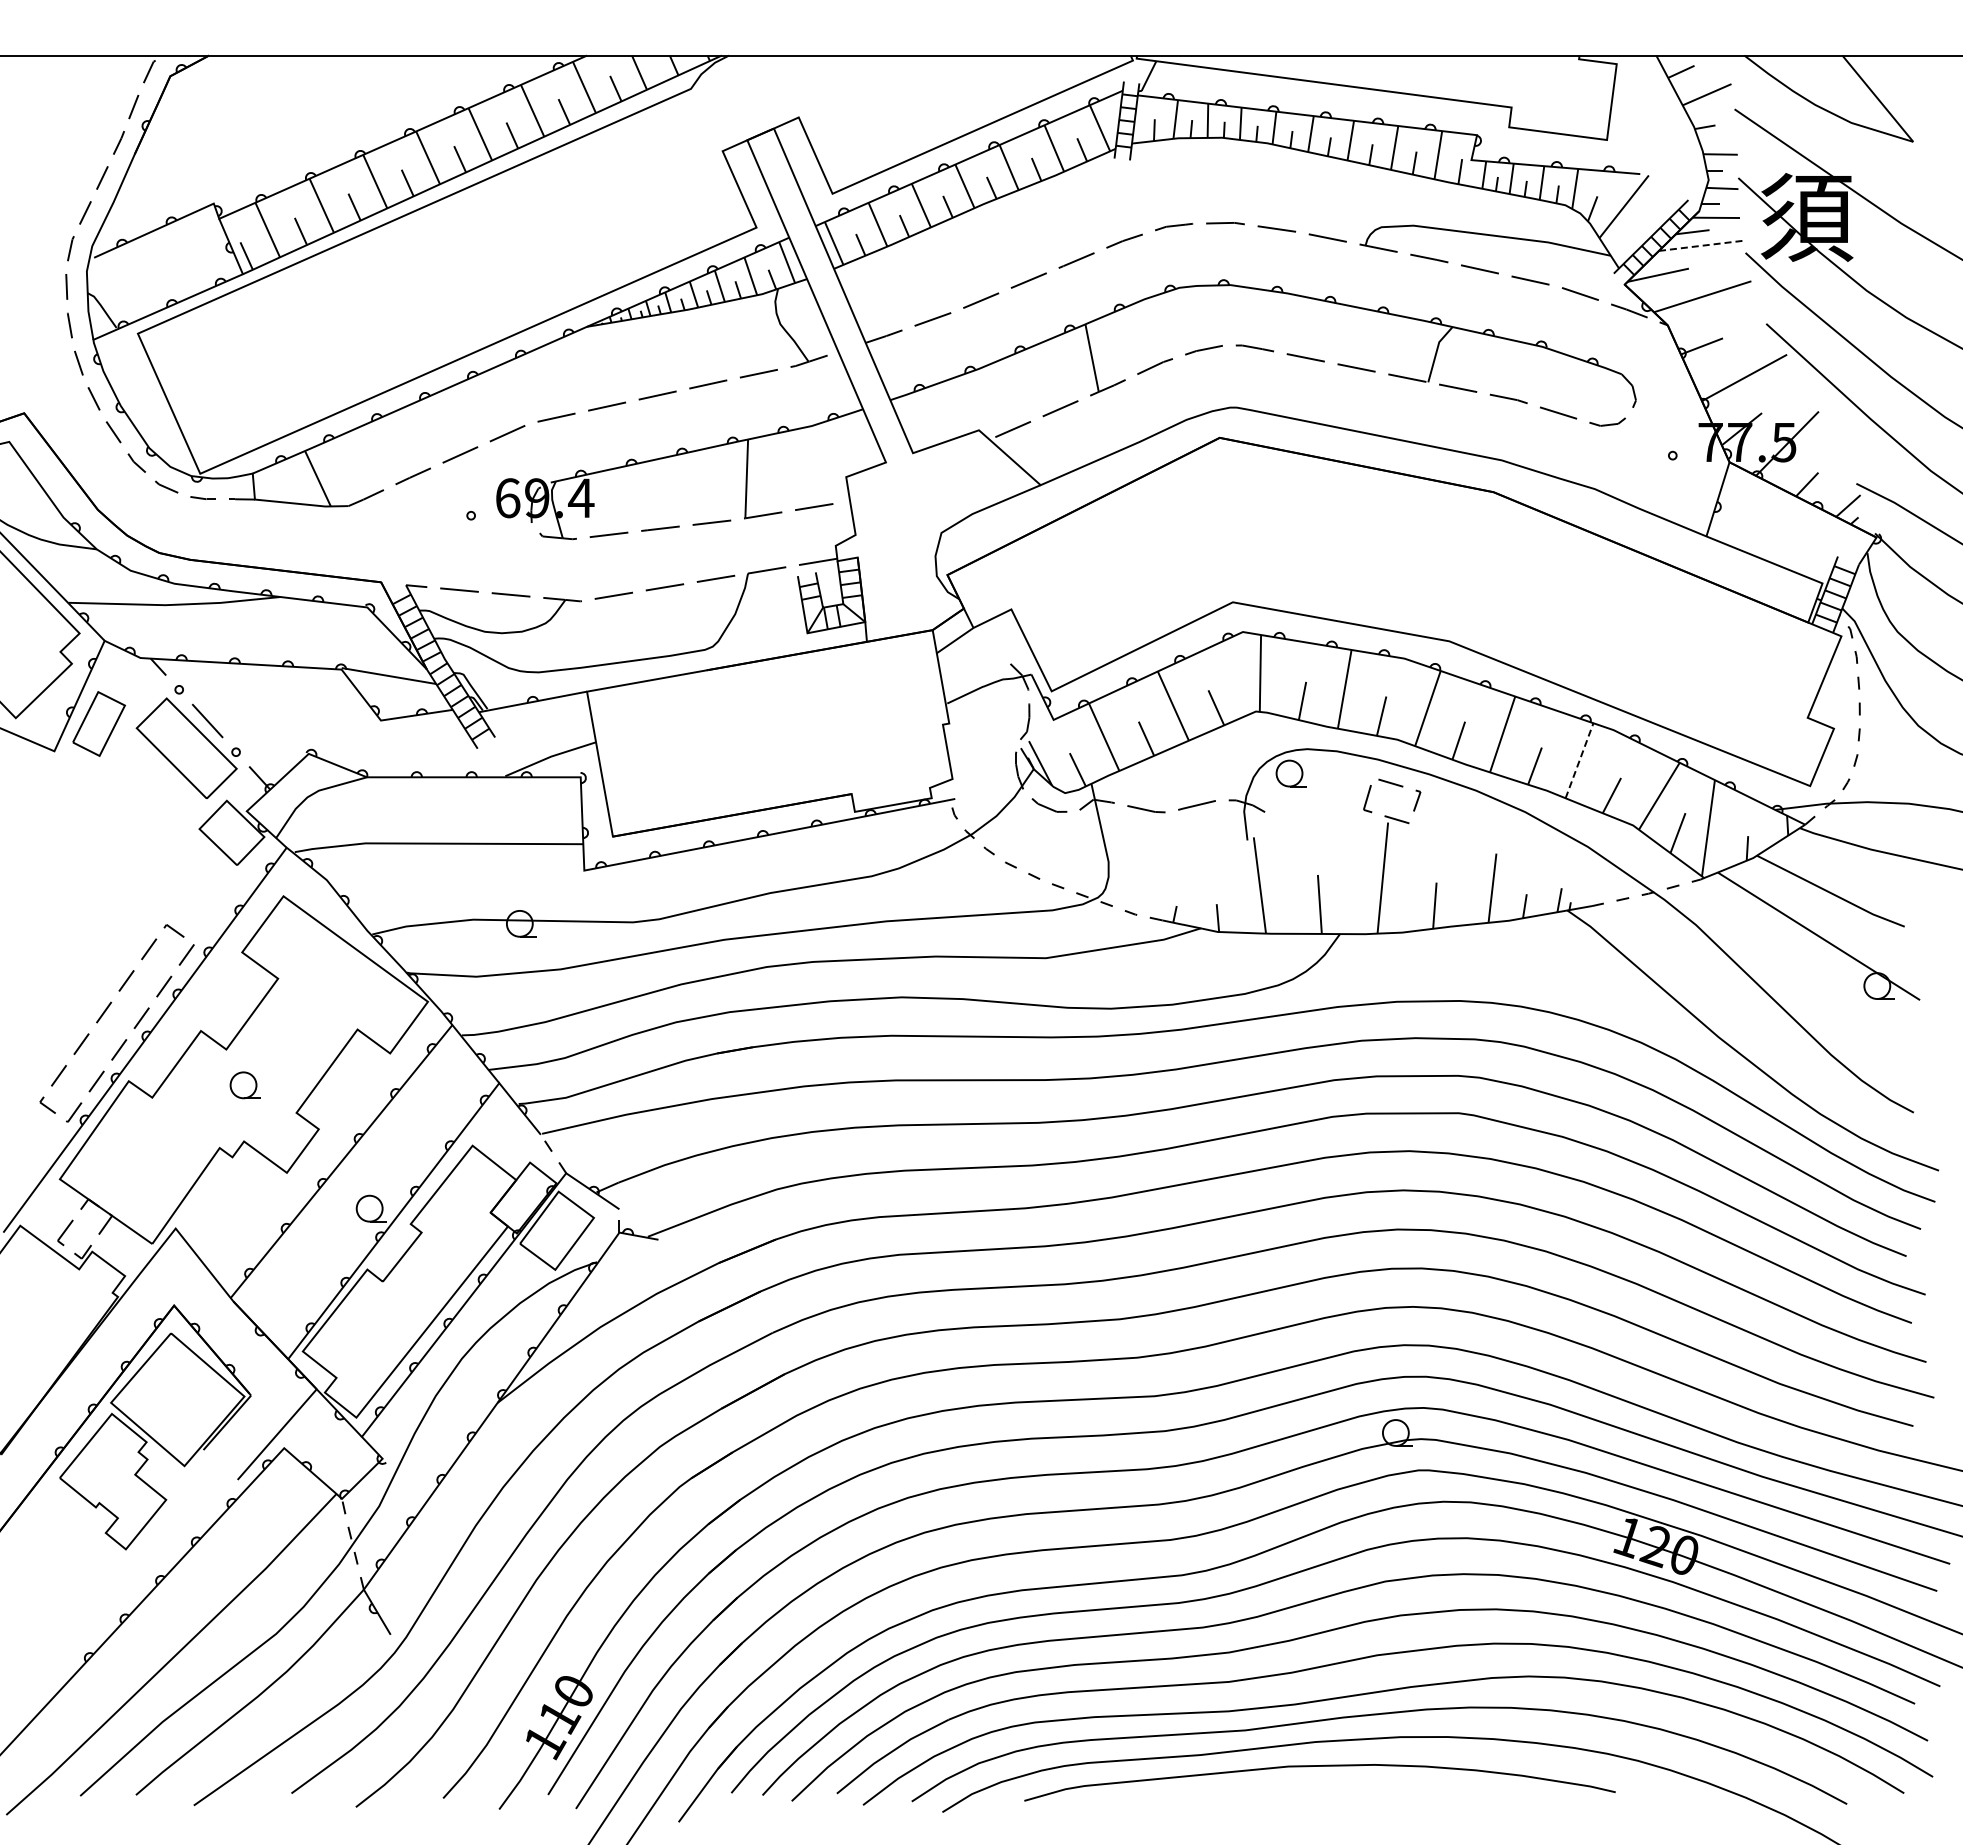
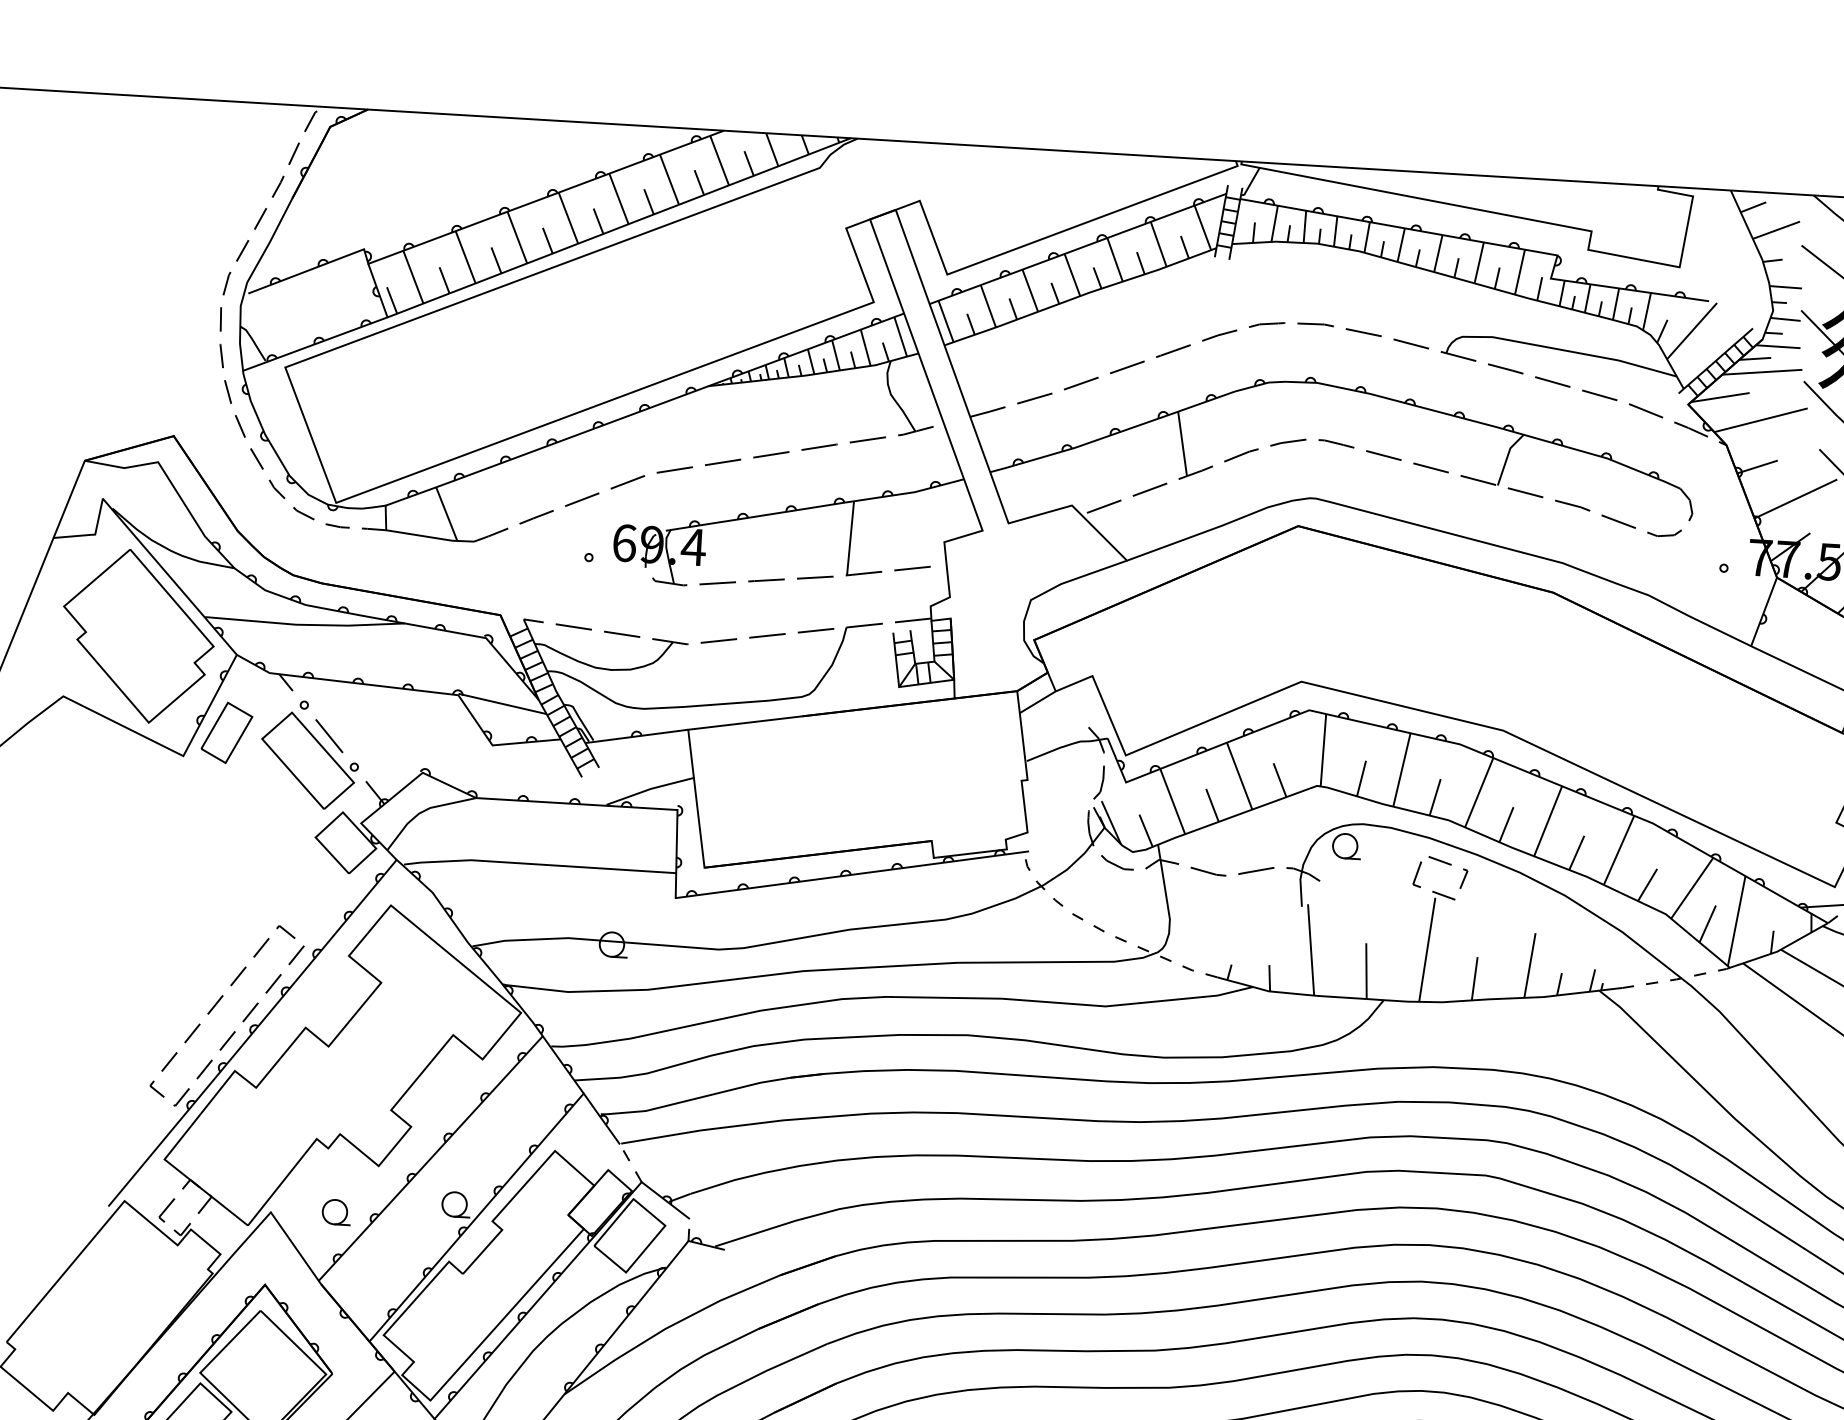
line: (1701, 245) -> (1762, 371), dashed -> solid
line: (1579, 760) -> (1619, 850), dashed -> solid
part: (244, 1085) -> (335, 1212), moved

